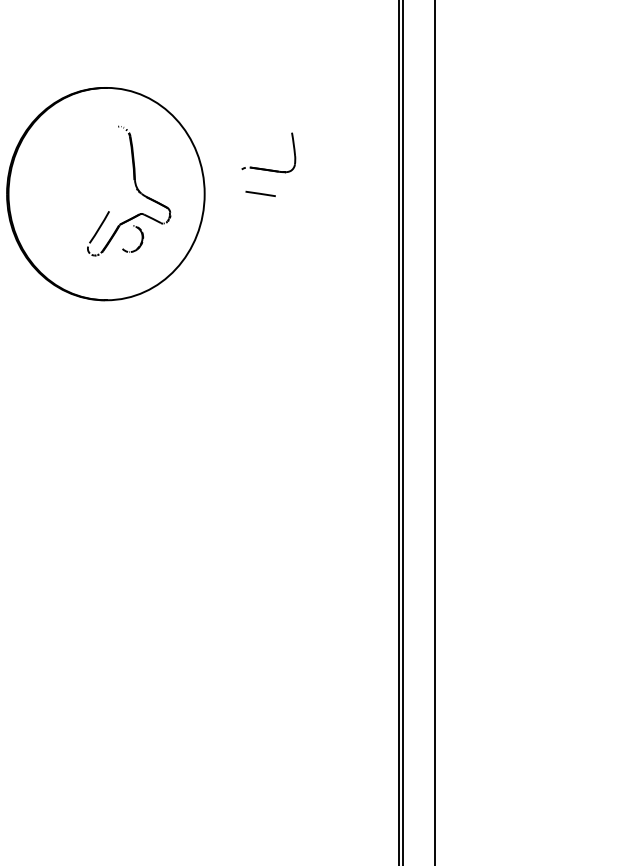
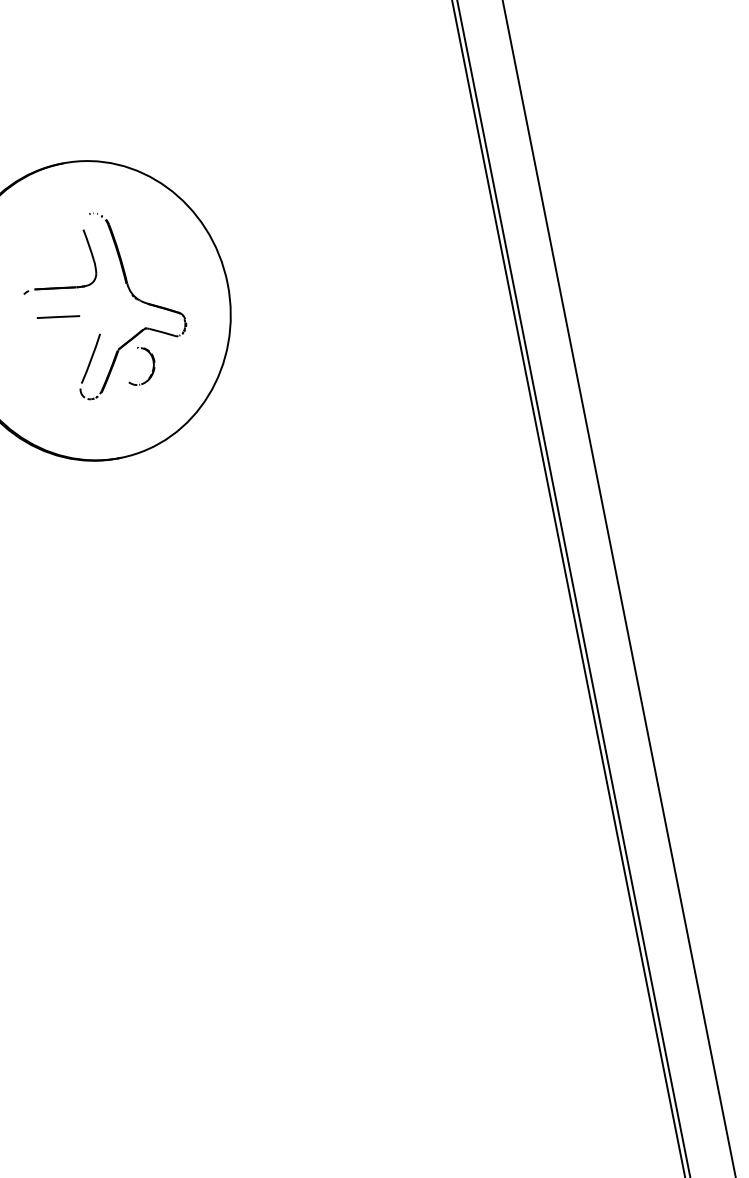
part: (266, 168) -> (57, 286), moved
line: (260, 193) -> (58, 316), moved

